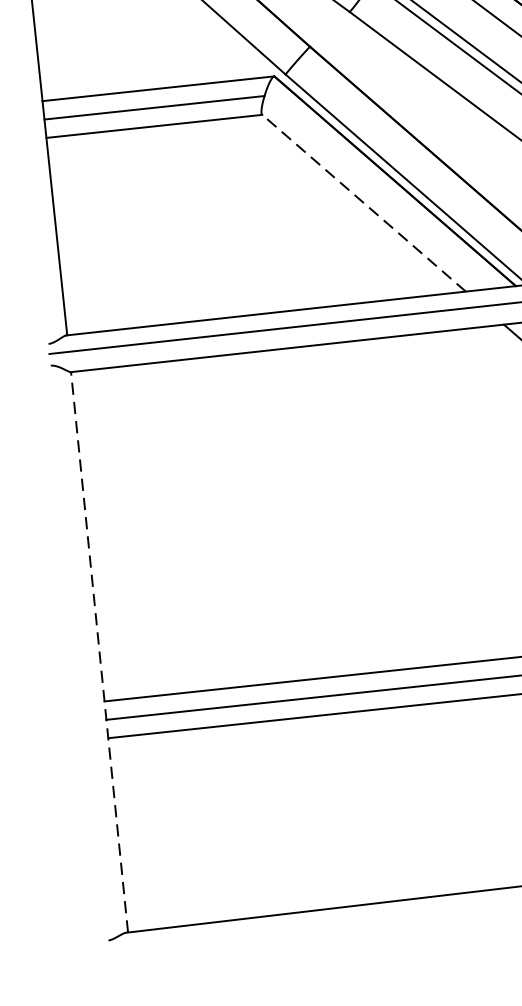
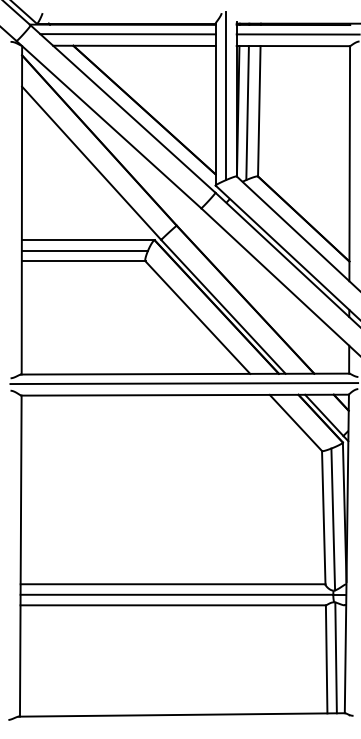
line: (363, 203) -> (197, 317), dashed -> solid
line: (99, 653) -> (20, 556), dashed -> solid

